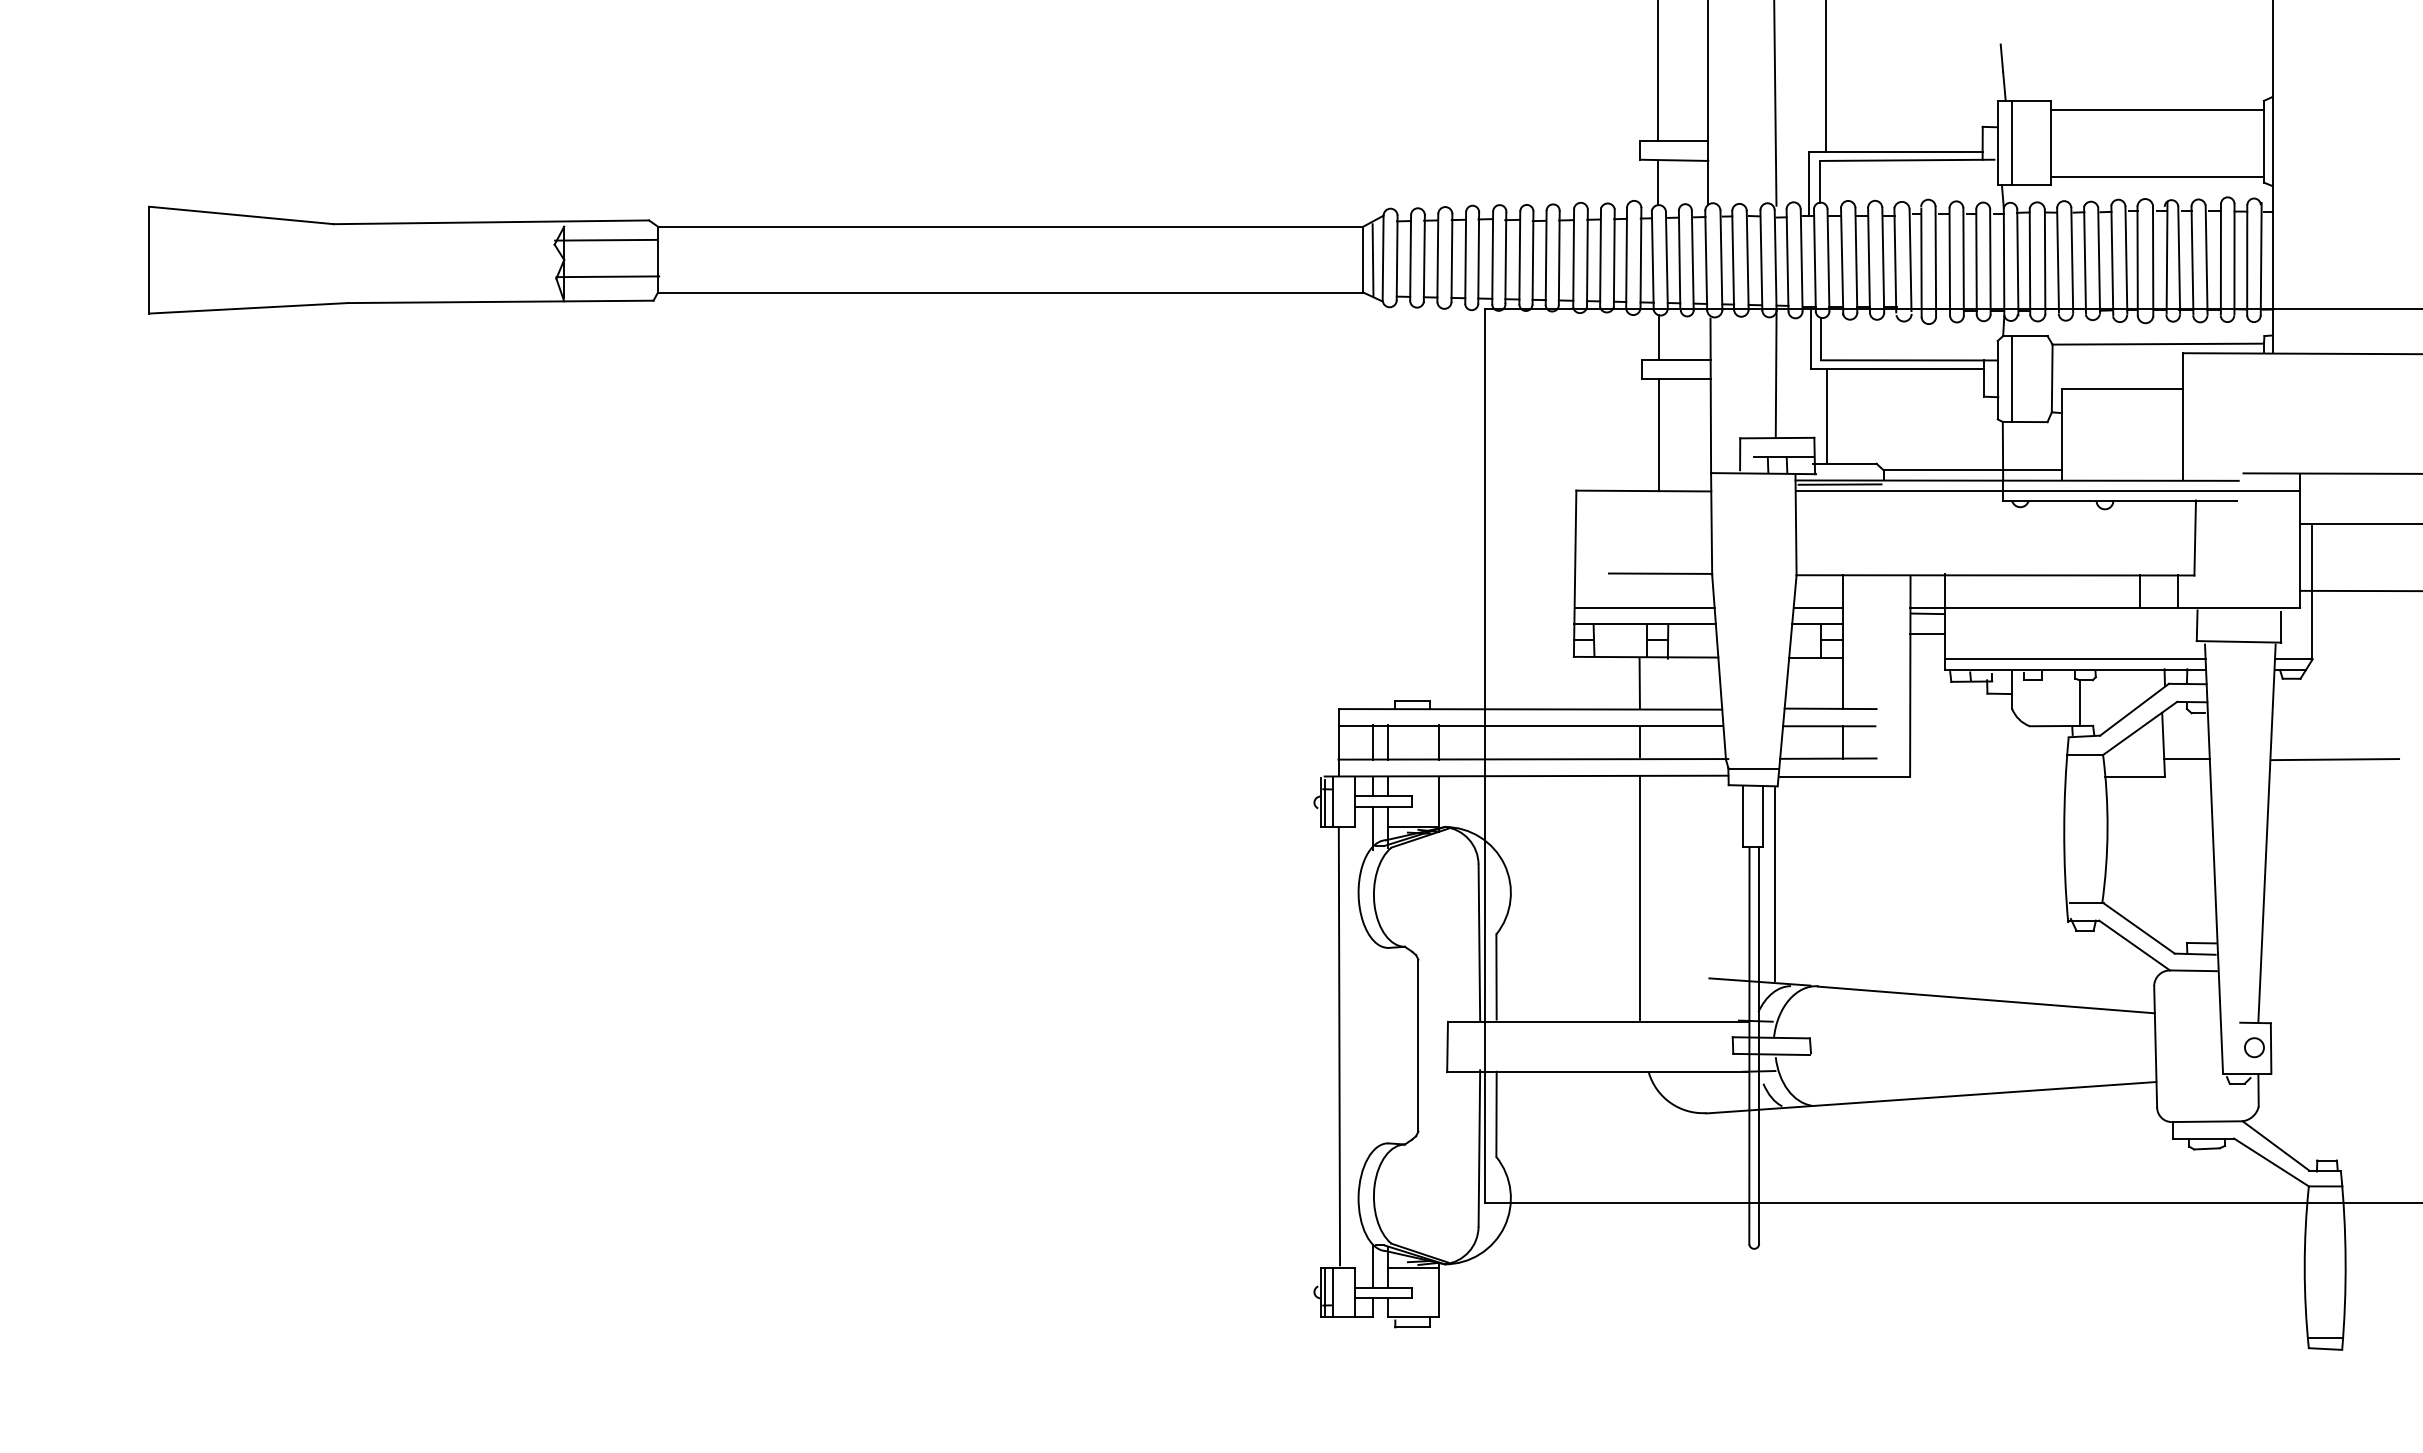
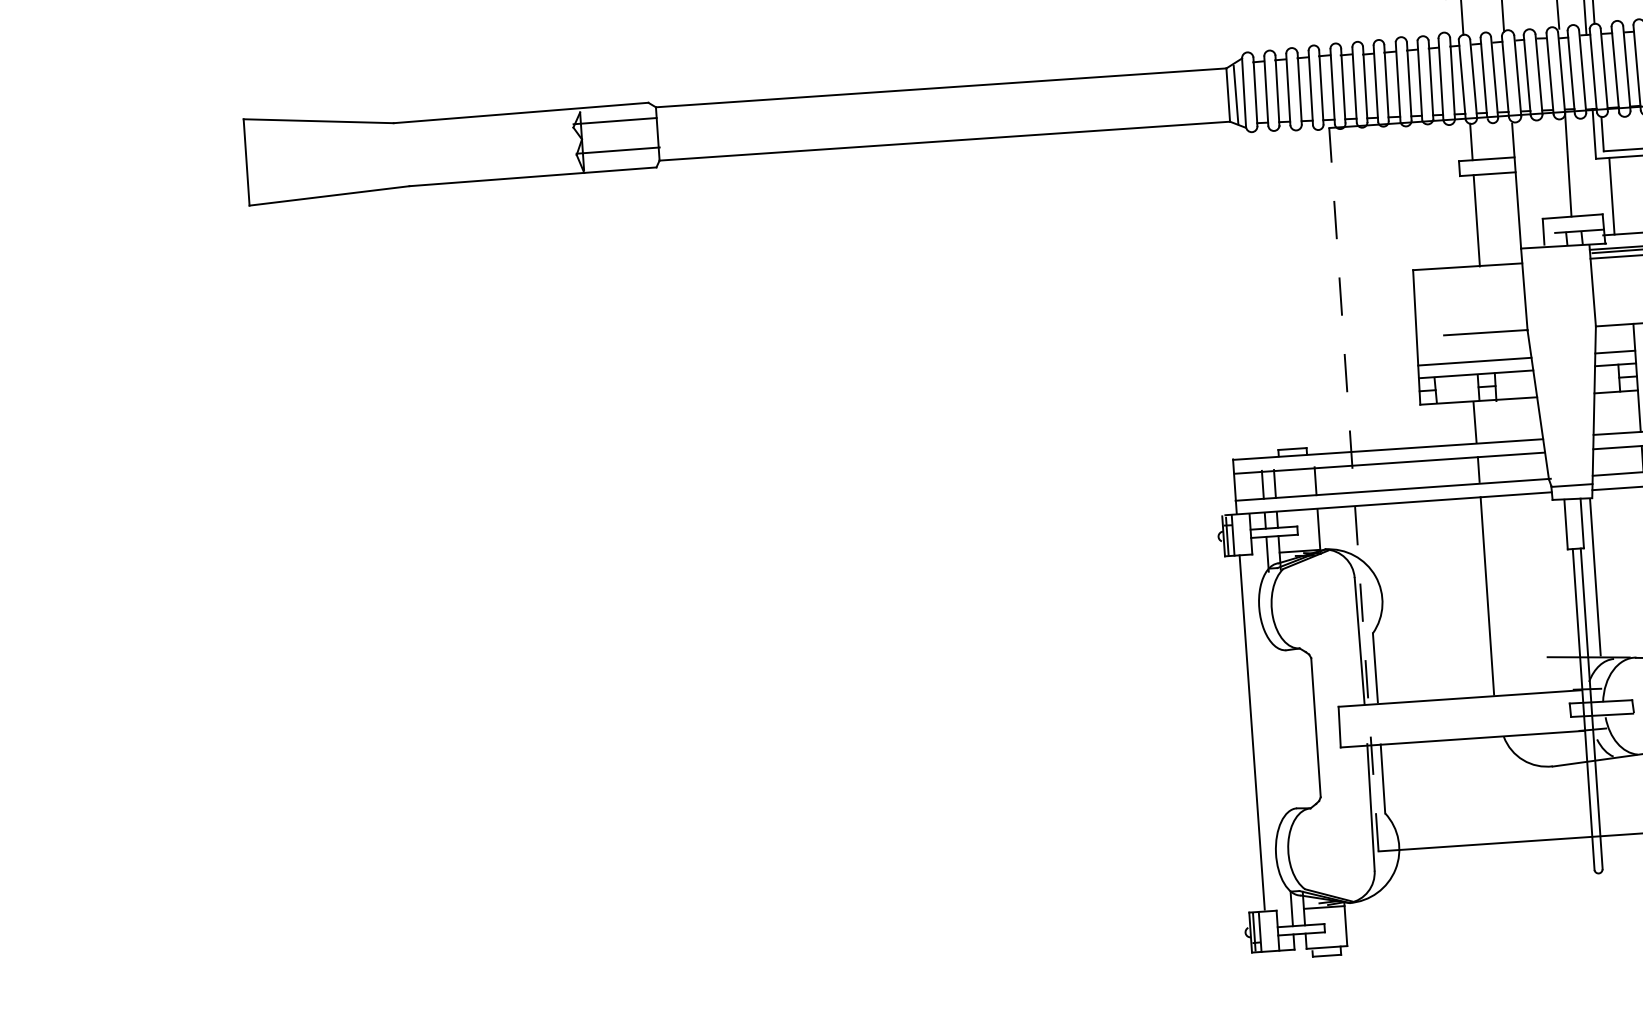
line: (1485, 755) -> (1354, 489), solid -> dashed

